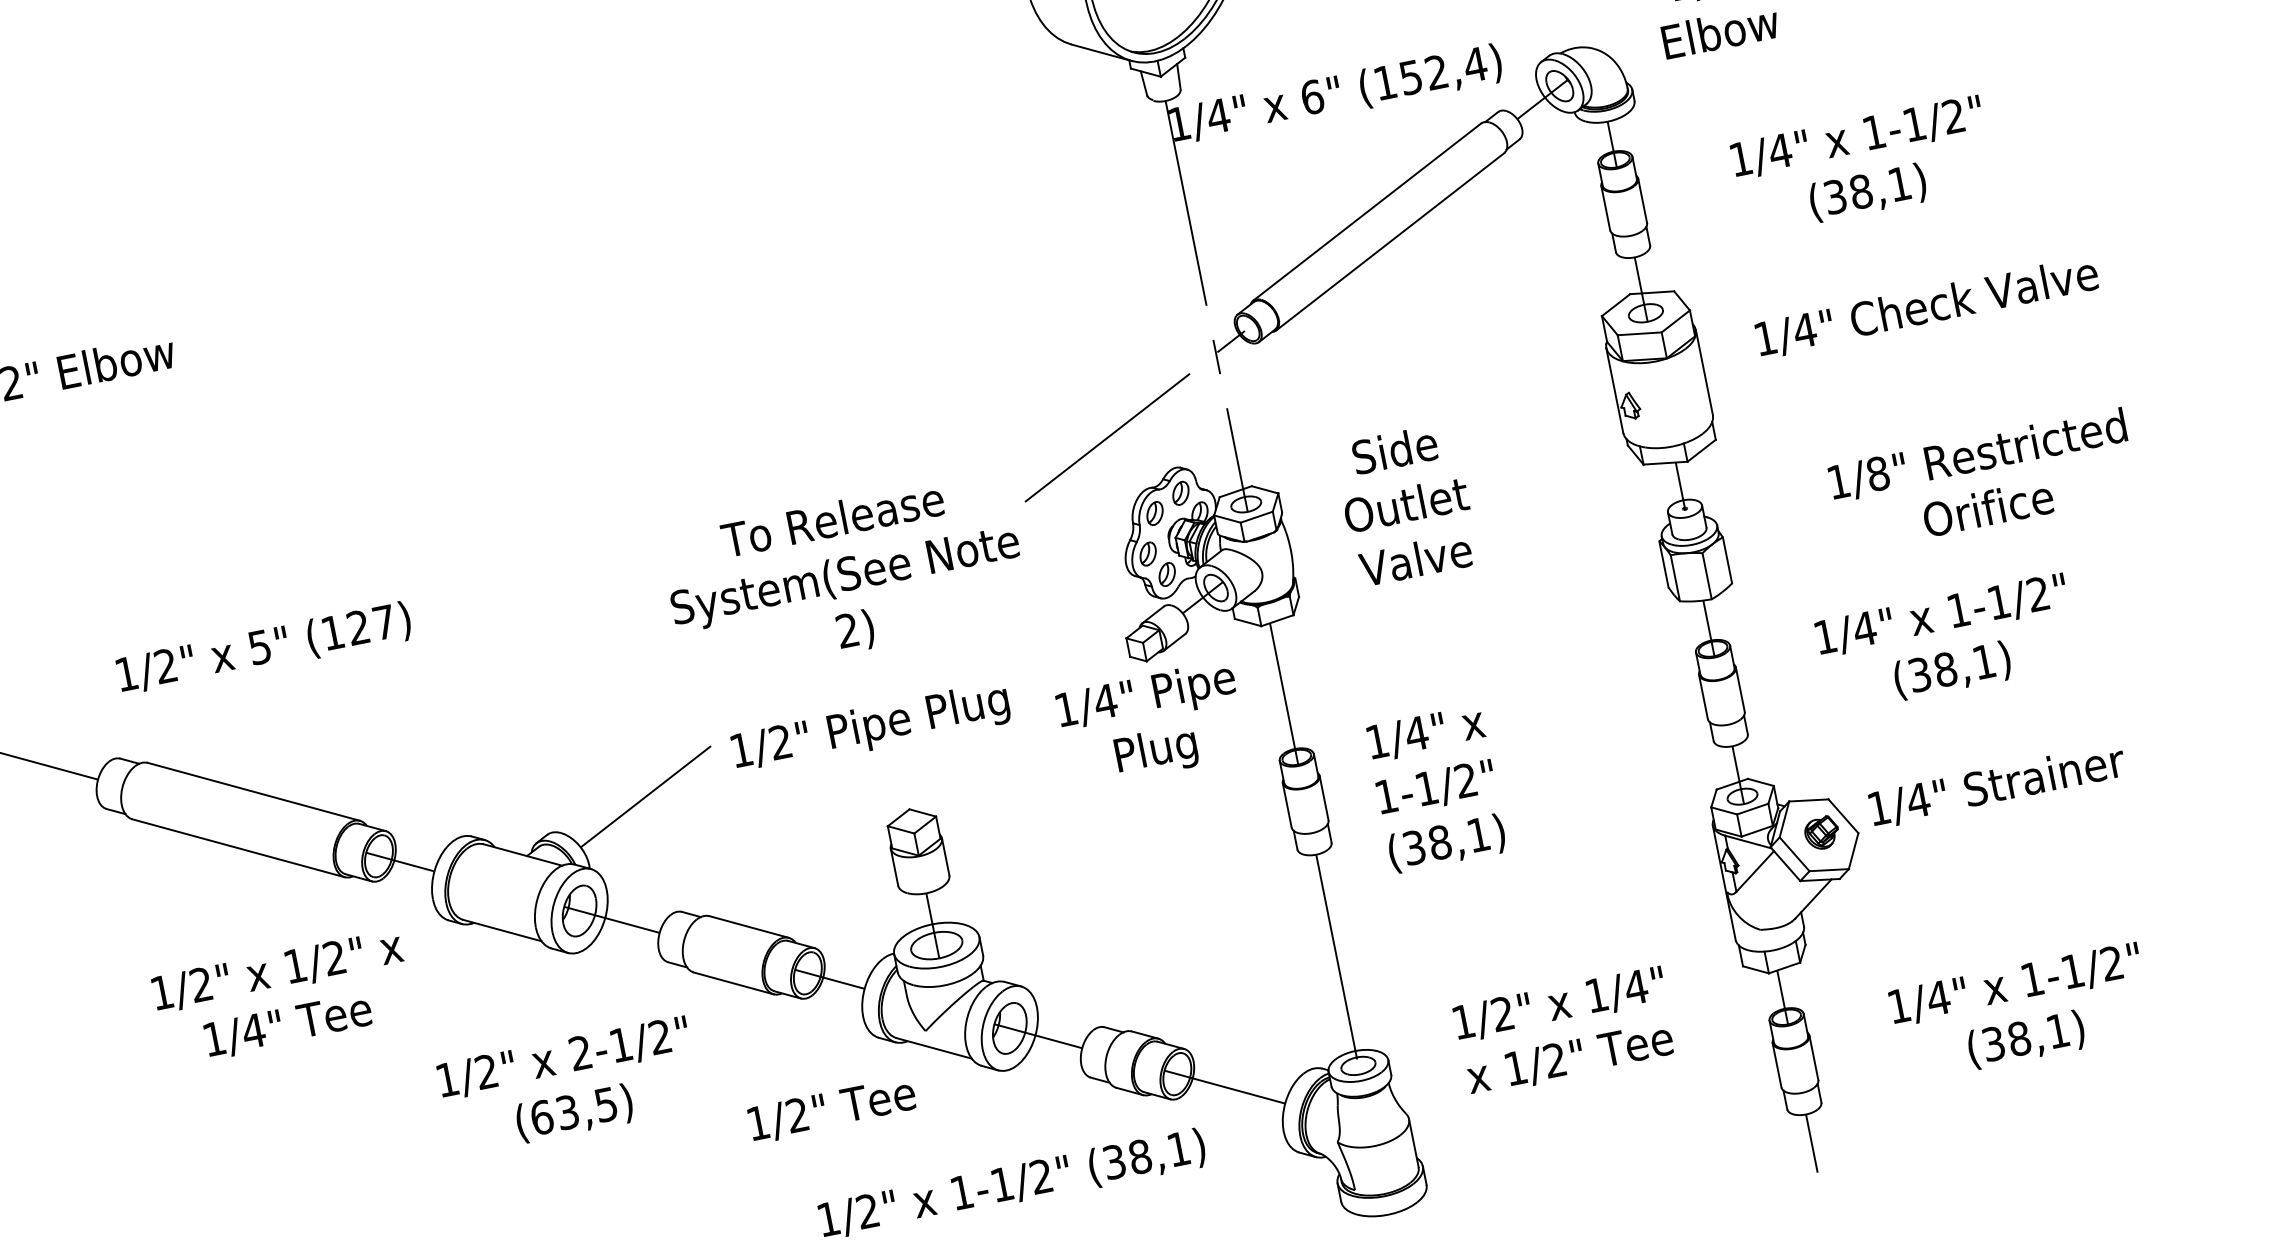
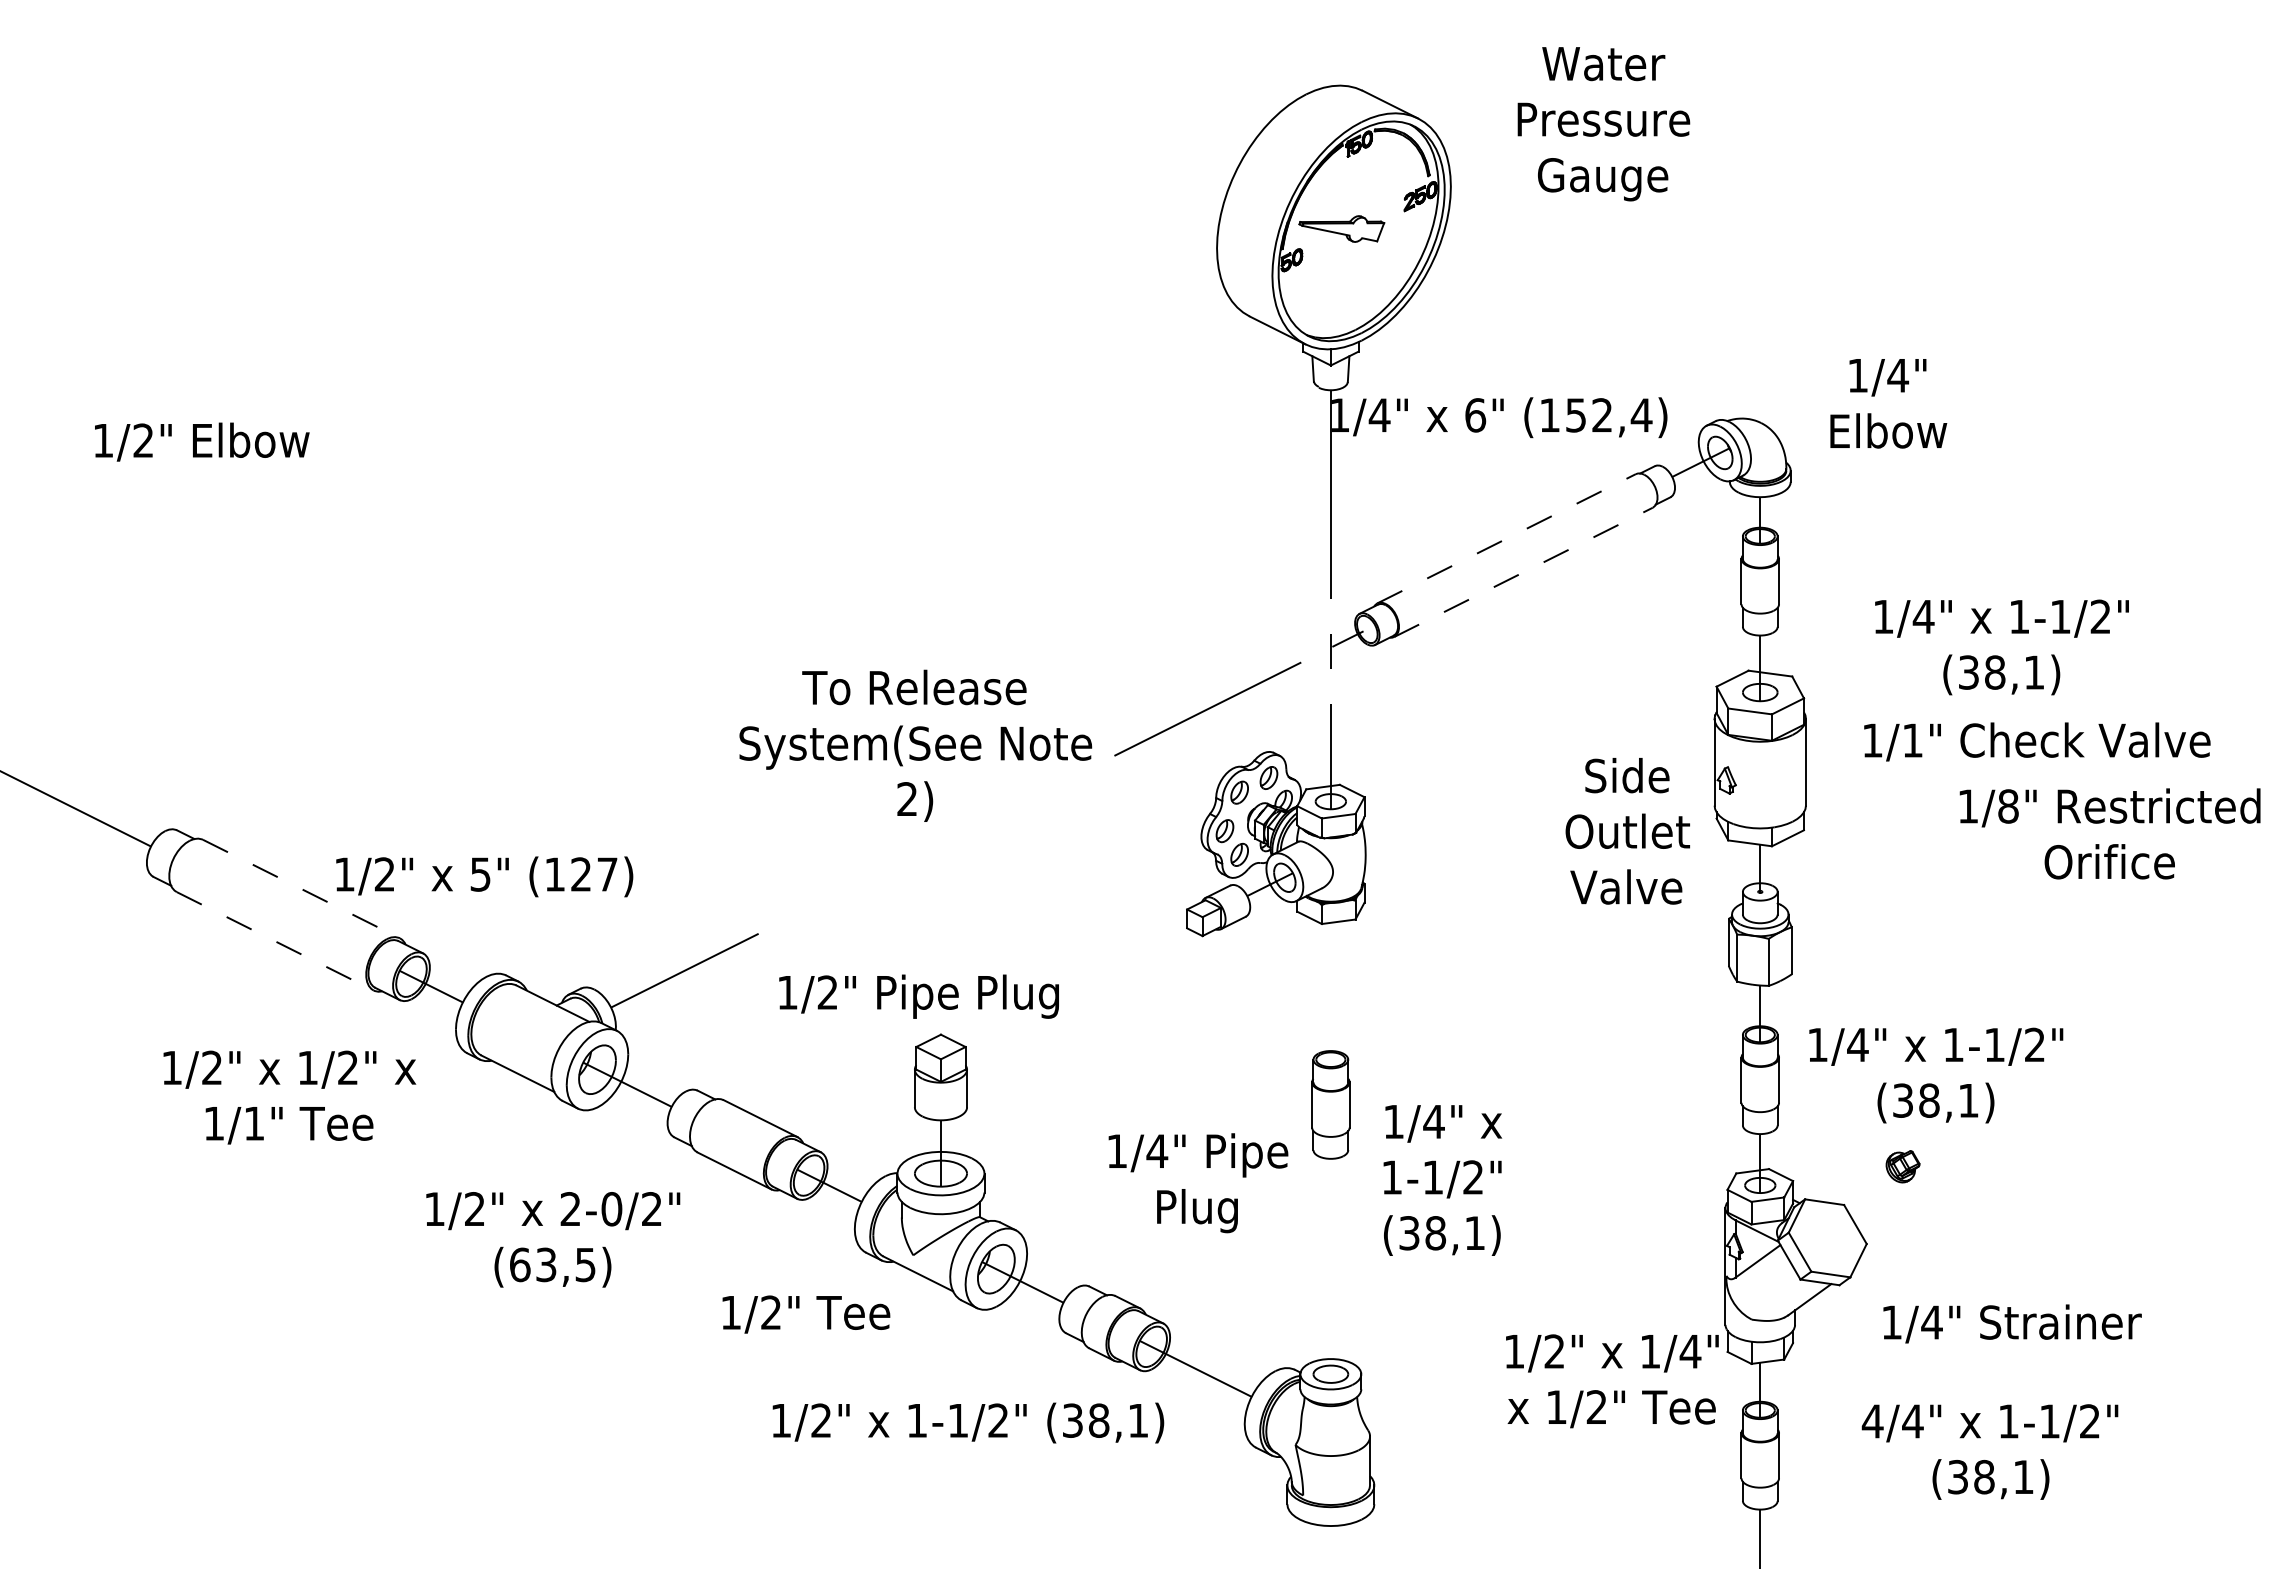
text: (1862, 165) -> (2001, 647), moved
line: (1367, 211) -> (1507, 538), solid -> dashed
line: (1390, 241) -> (1523, 572), solid -> dashed
text: (1804, 330) -> (1912, 740), 1/4" -> 1/1"
text: (1982, 480) -> (2109, 833), moved
text: (1406, 504) -> (1627, 831), moved
text: (845, 576) -> (915, 745), moved
text: (1947, 643) -> (1936, 1075), moved
text: (264, 648) -> (484, 876), moved
line: (1283, 693) -> (1330, 994), removed
text: (1152, 724) -> (1198, 1183), moved
text: (870, 728) -> (918, 996), moved
text: (1997, 785) -> (2012, 1323), moved
text: (1436, 789) -> (1442, 1180), moved
line: (254, 792) -> (301, 889), solid -> dashed
part: (1821, 832) -> (1902, 1166), moved
line: (238, 848) -> (275, 941), solid -> dashed
line: (1337, 964) -> (1330, 1270), removed
text: (1898, 1006) -> (1872, 1421), 1/4" -> 4/4"
text: (253, 1030) -> (254, 1123), 1/4" -> 1/1"
text: (1565, 1031) -> (1612, 1381), moved
text: (620, 1045) -> (611, 1209), 2-1/2" -> 2-0/2"

